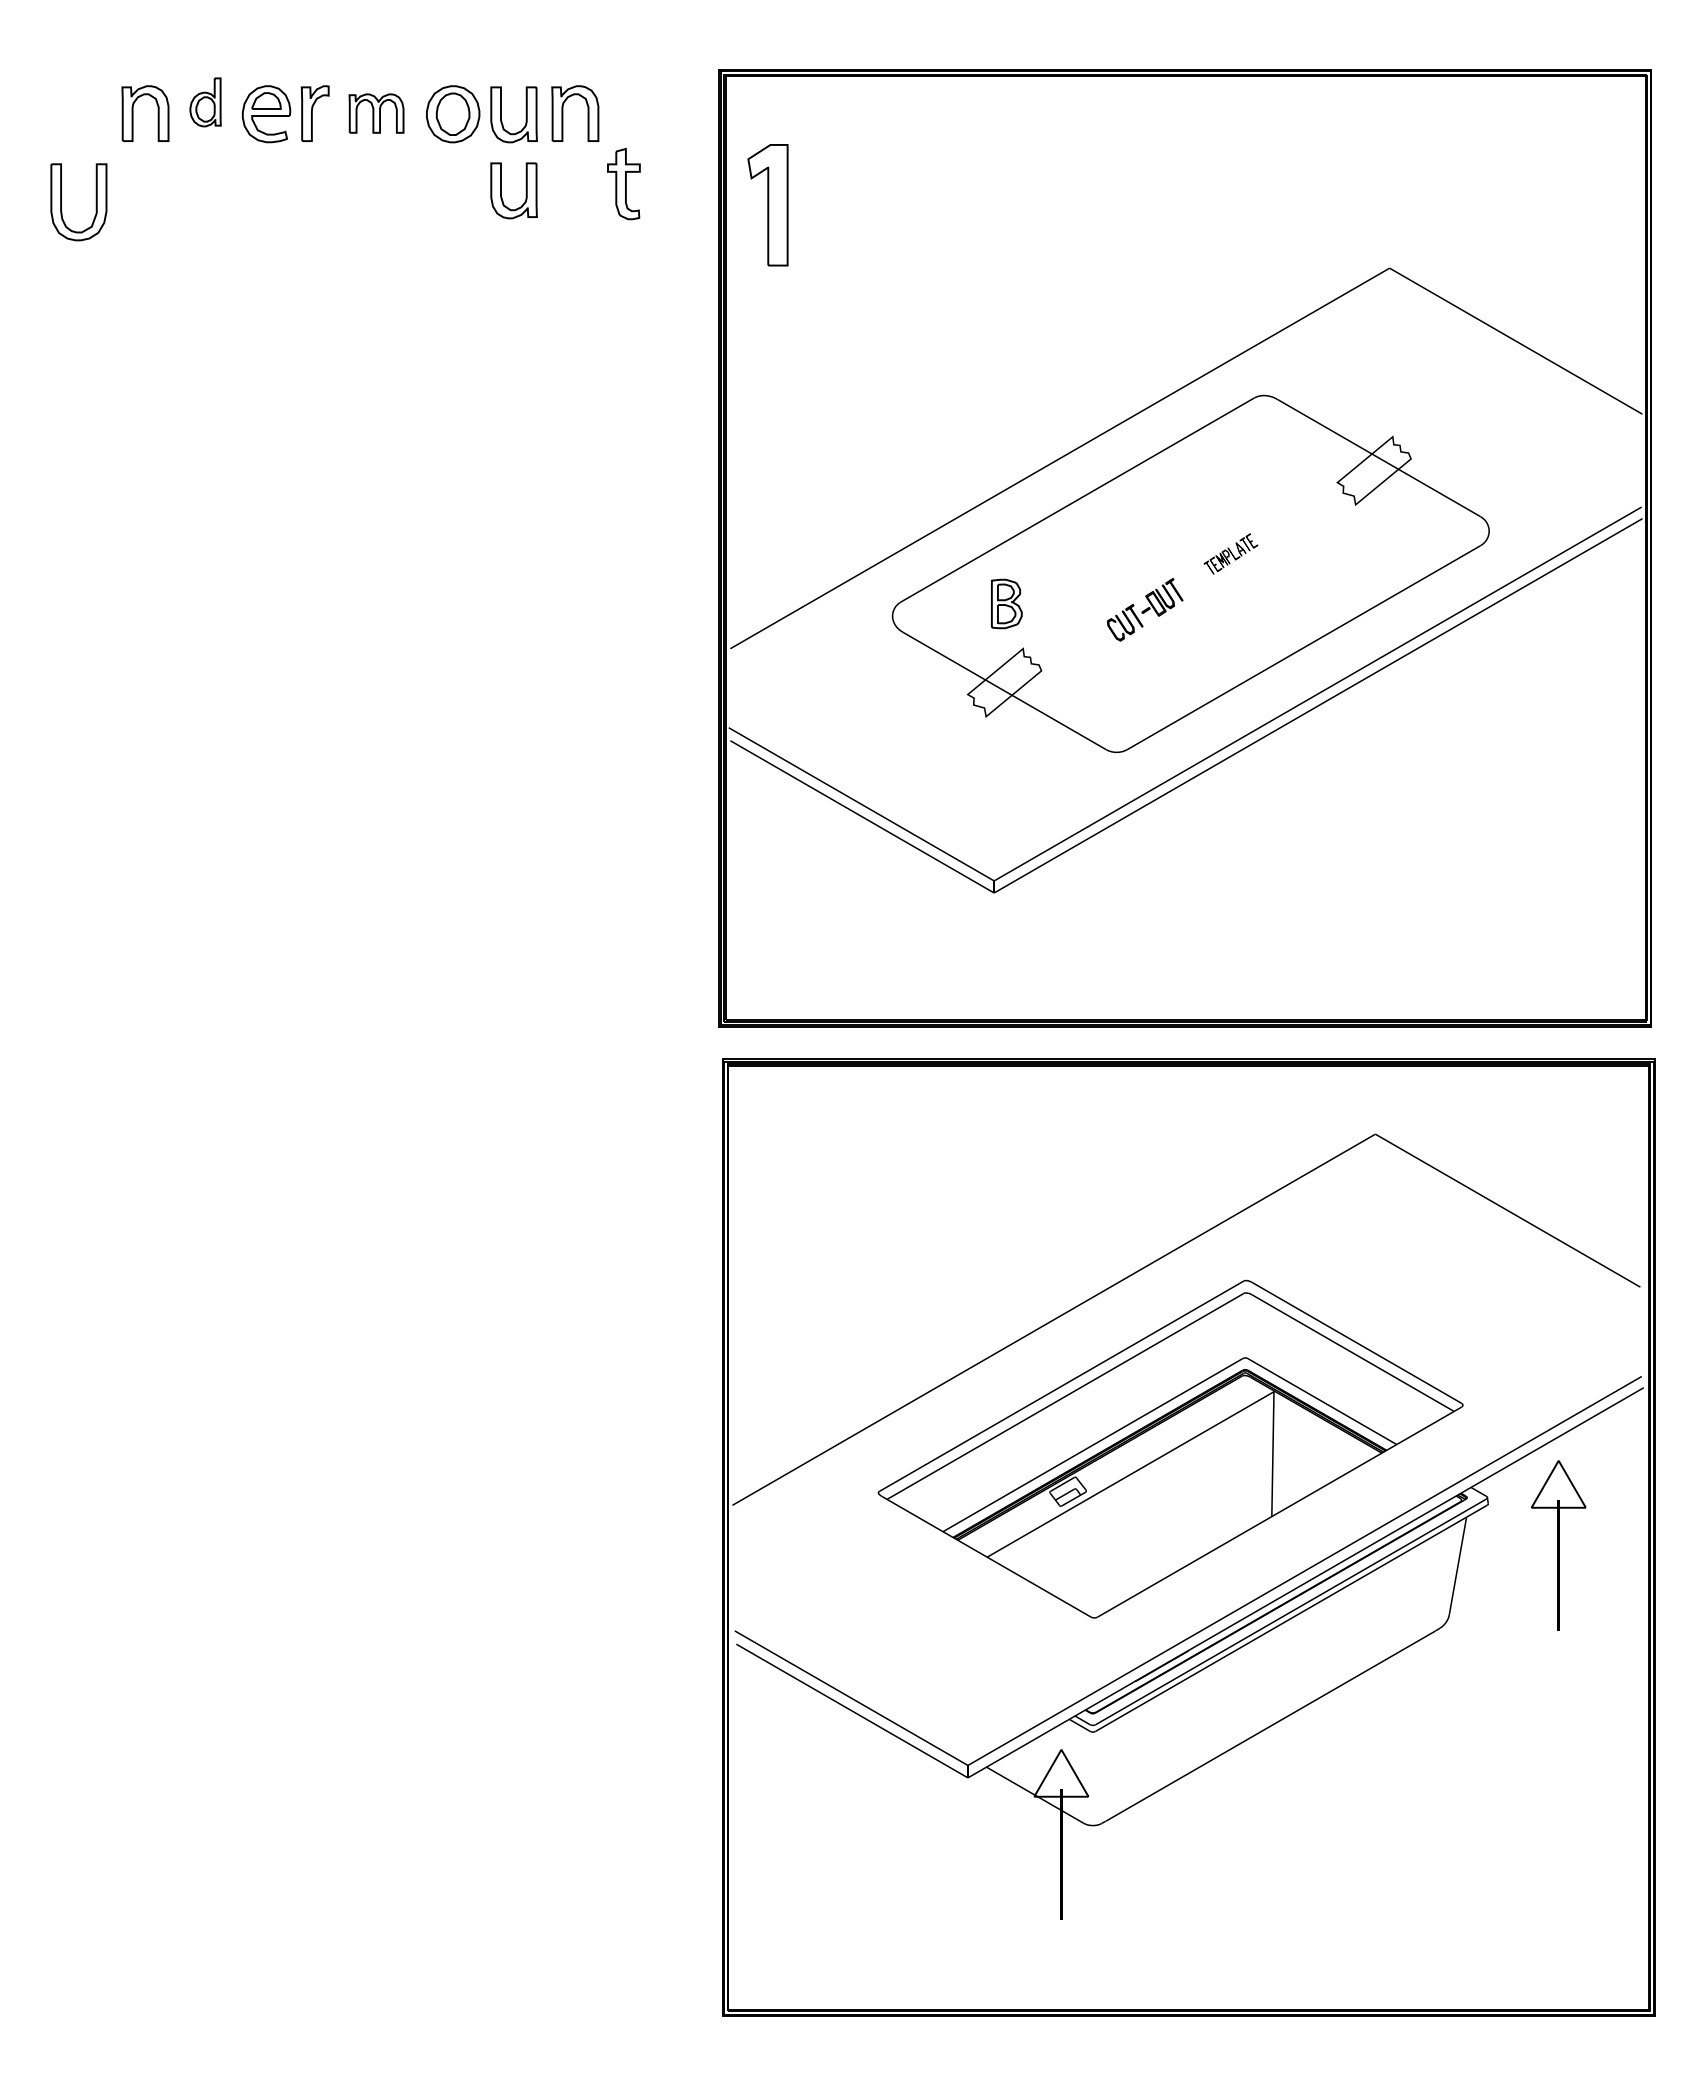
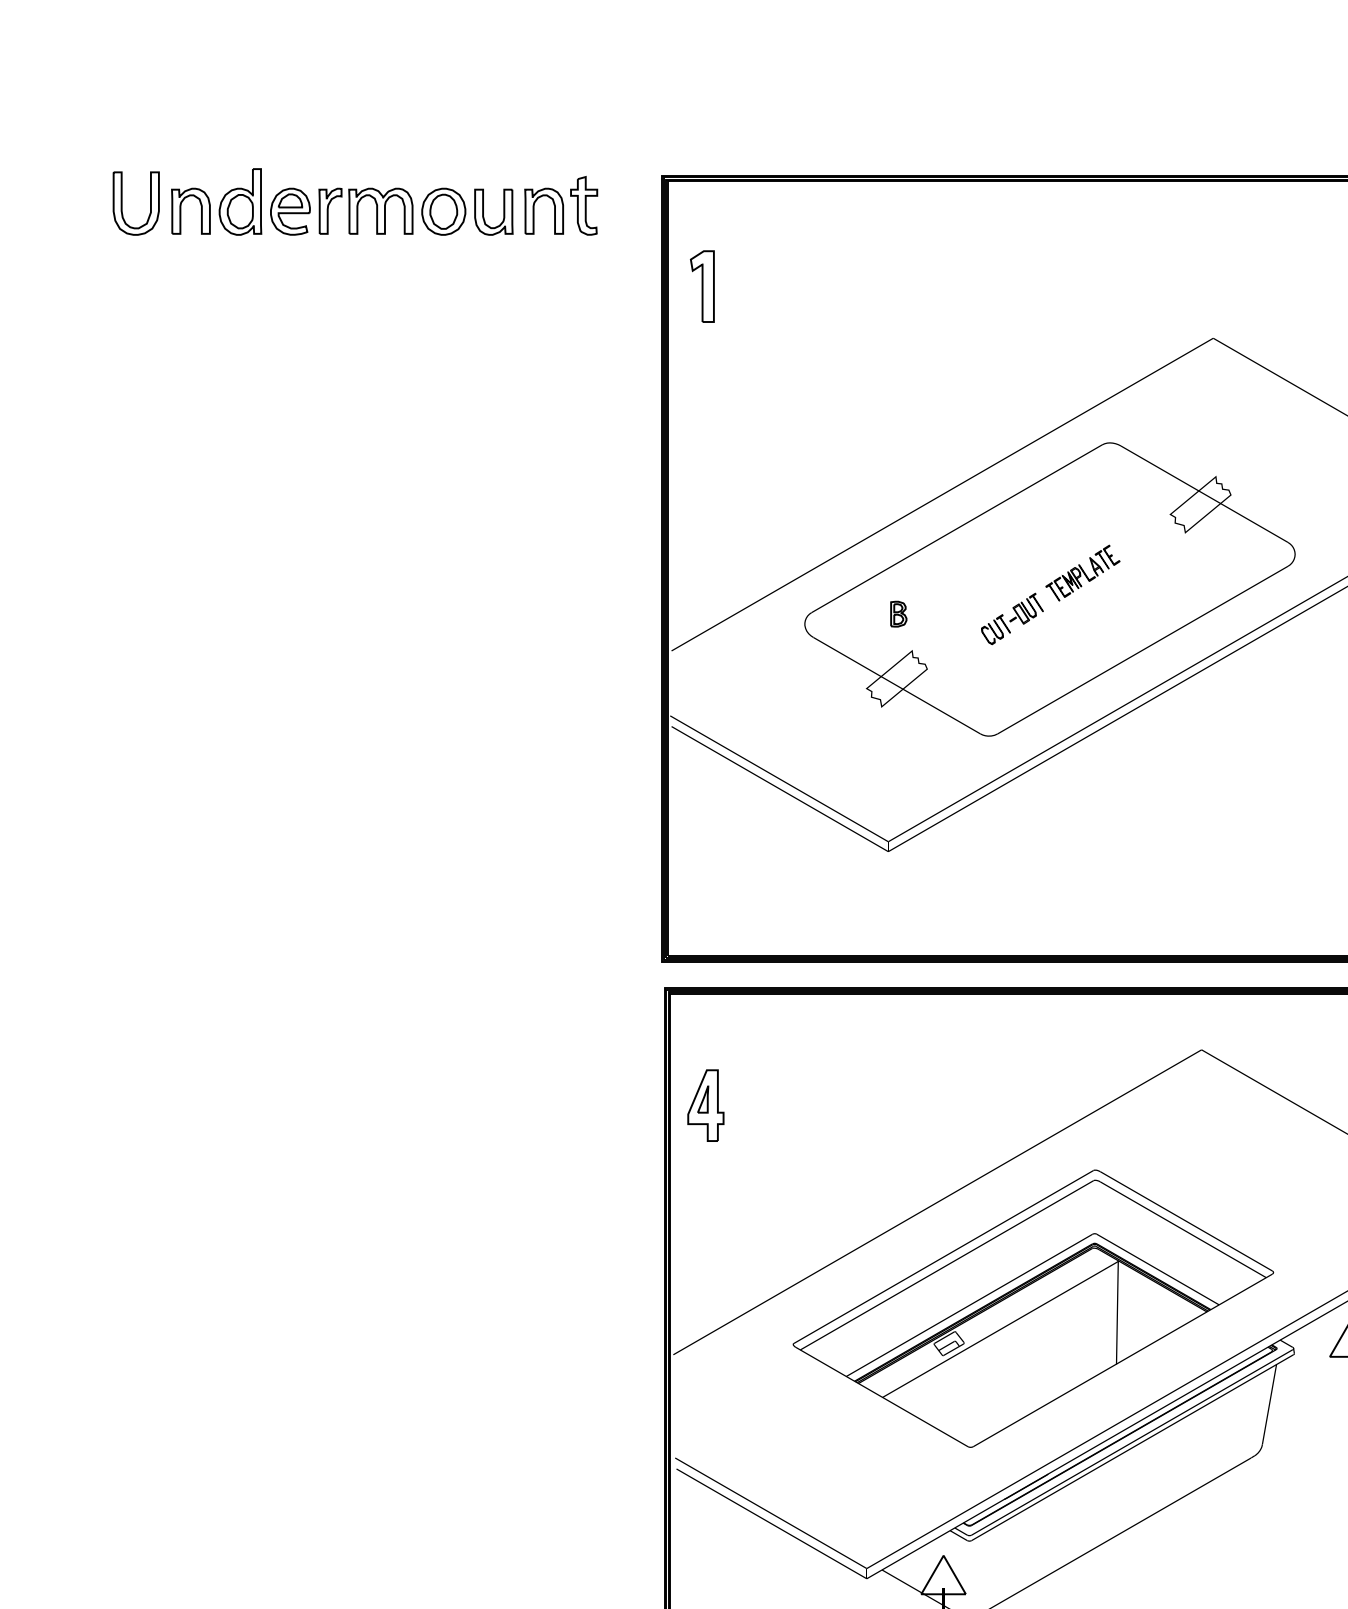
part: (205, 102) -> (240, 202), size x1.67
part: (376, 113) -> (380, 211), size x1.43
part: (623, 183) -> (583, 205), moved
part: (501, 190) -> (483, 274), removed
part: (61, 202) -> (121, 203), moved
part: (767, 205) -> (702, 286), size x0.71
part: (1230, 553) -> (1082, 572), size x1.67
part: (1006, 603) -> (898, 613), size x0.62
part: (771, 1202) -> (705, 1105), added

